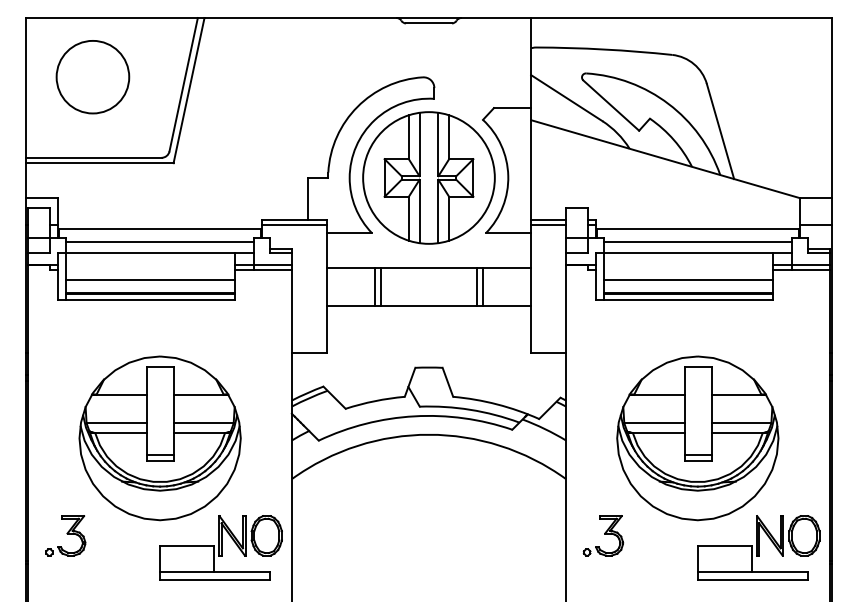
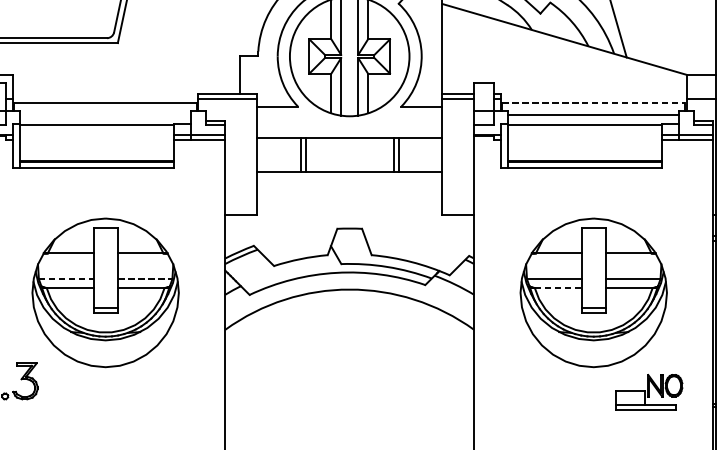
line: (697, 228) -> (593, 102), solid -> dashed
line: (160, 242) -> (105, 115), removed
line: (150, 280) -> (96, 149), removed
line: (688, 280) -> (585, 149), removed
line: (117, 423) -> (66, 279), solid -> dashed
line: (203, 423) -> (145, 279), solid -> dashed
line: (658, 432) -> (558, 287), solid -> dashed
part: (603, 535) -> (508, 381), removed
part: (220, 547) -> (160, 391), removed
part: (758, 547) -> (648, 391), size x0.6

